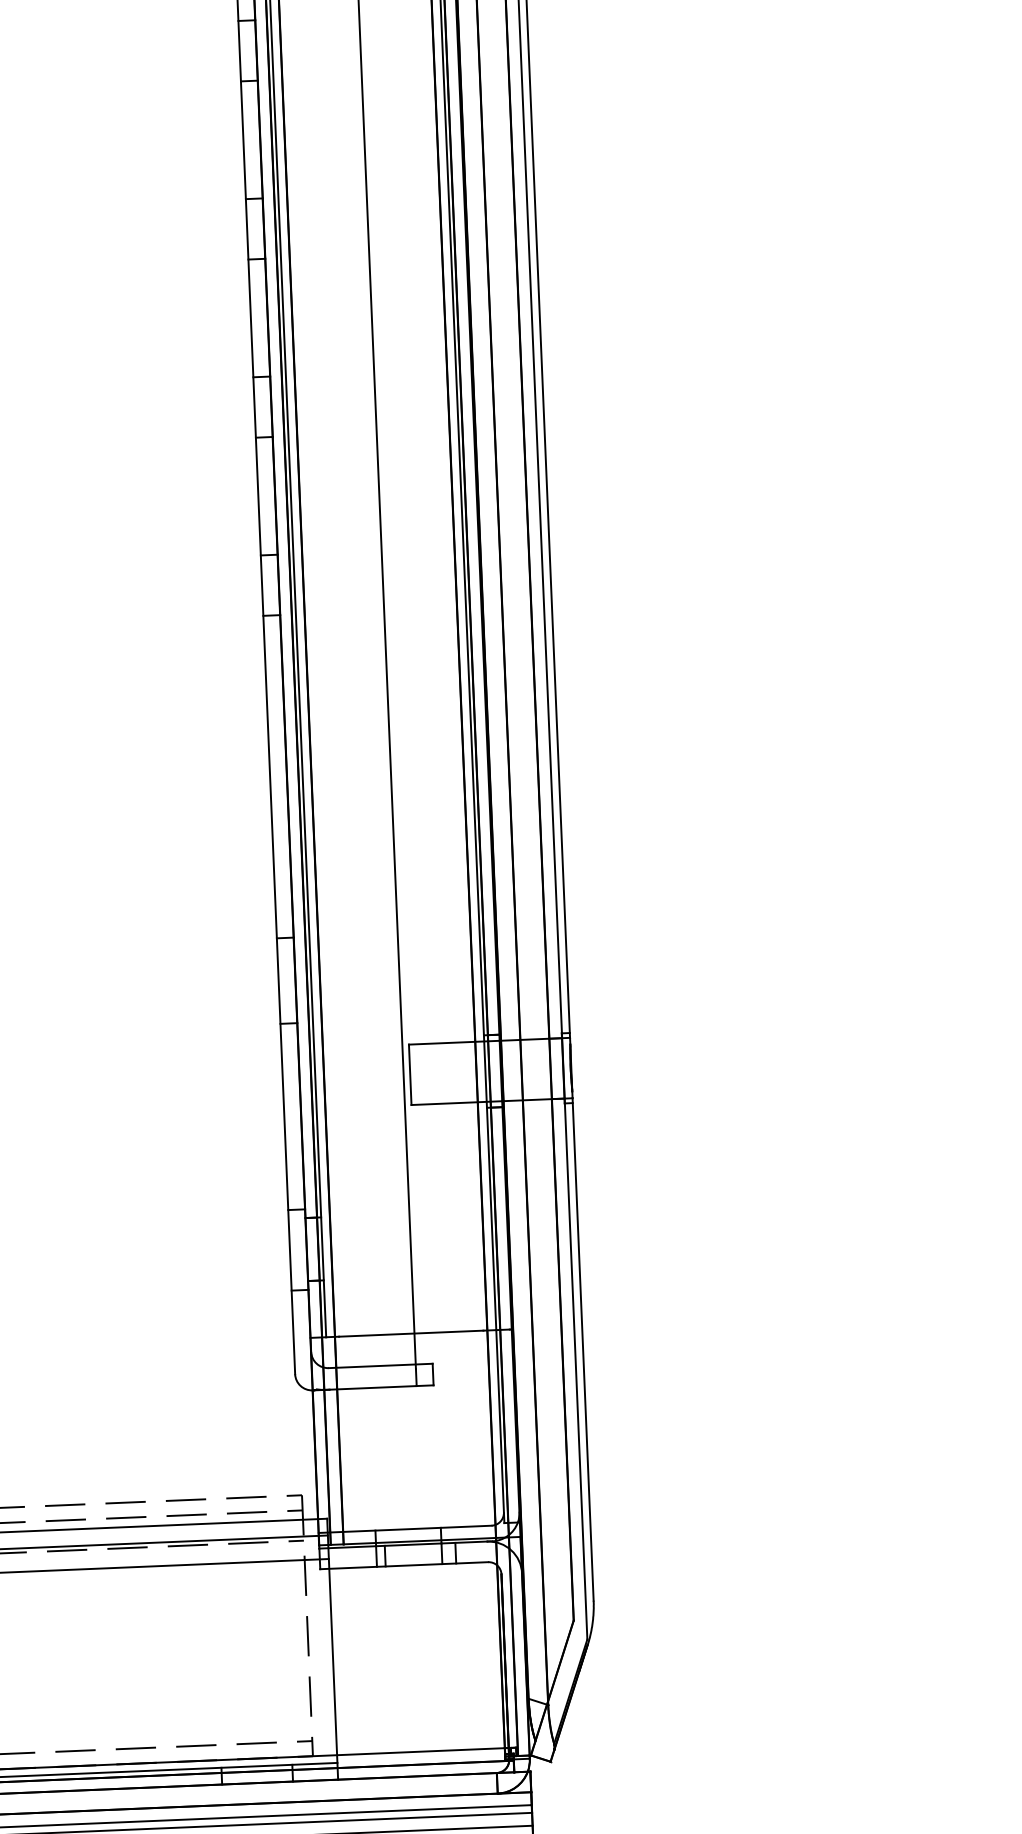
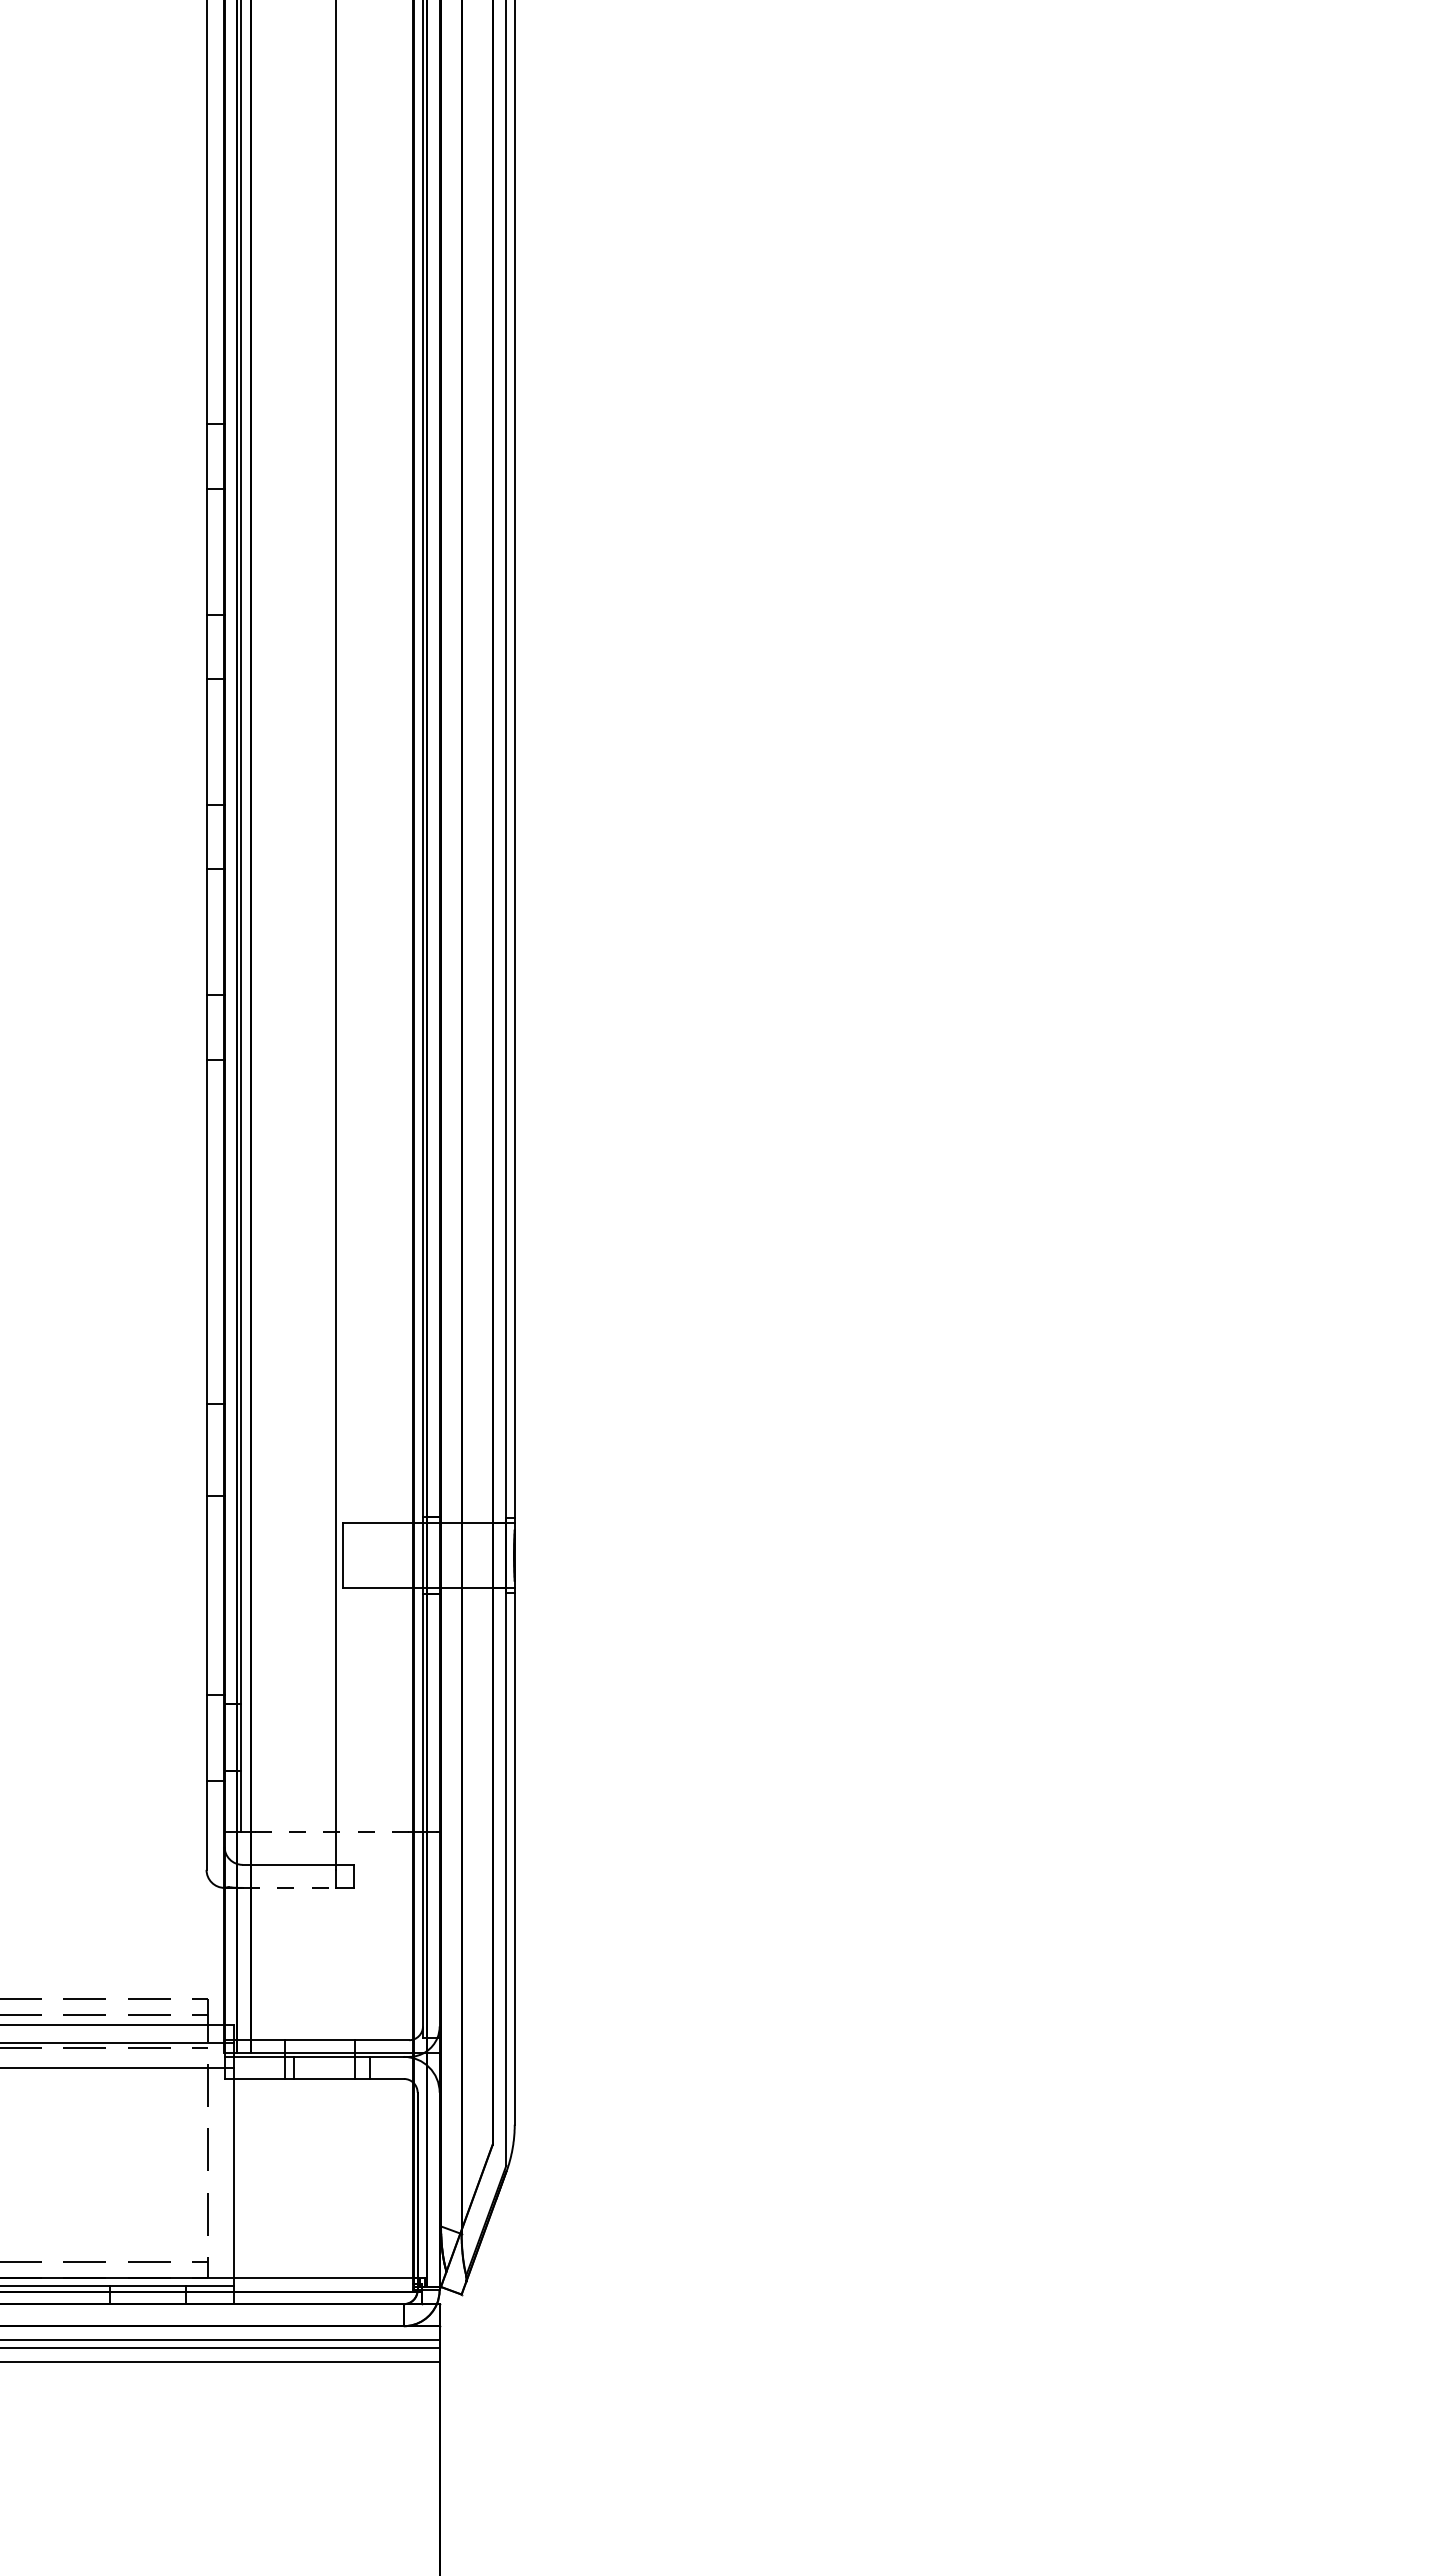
line: (410, 1333) -> (331, 1831), solid -> dashed
line: (373, 1387) -> (289, 1887), solid -> dashed

